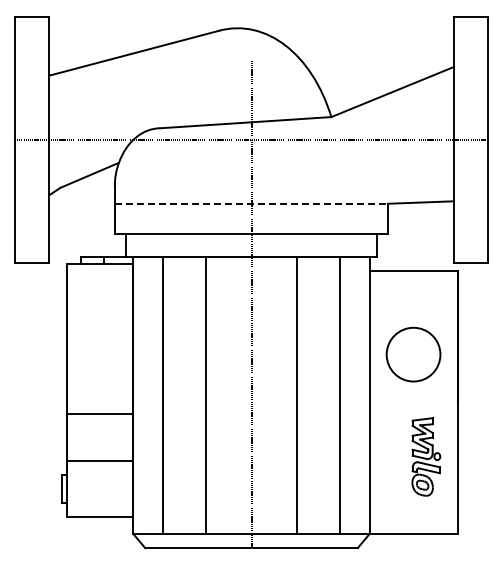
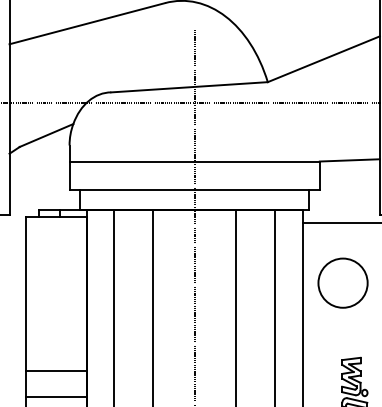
line: (251, 203) -> (194, 161), dashed -> solid
circle: (413, 354) -> (343, 283), moved
line: (100, 413) -> (56, 370), moved

